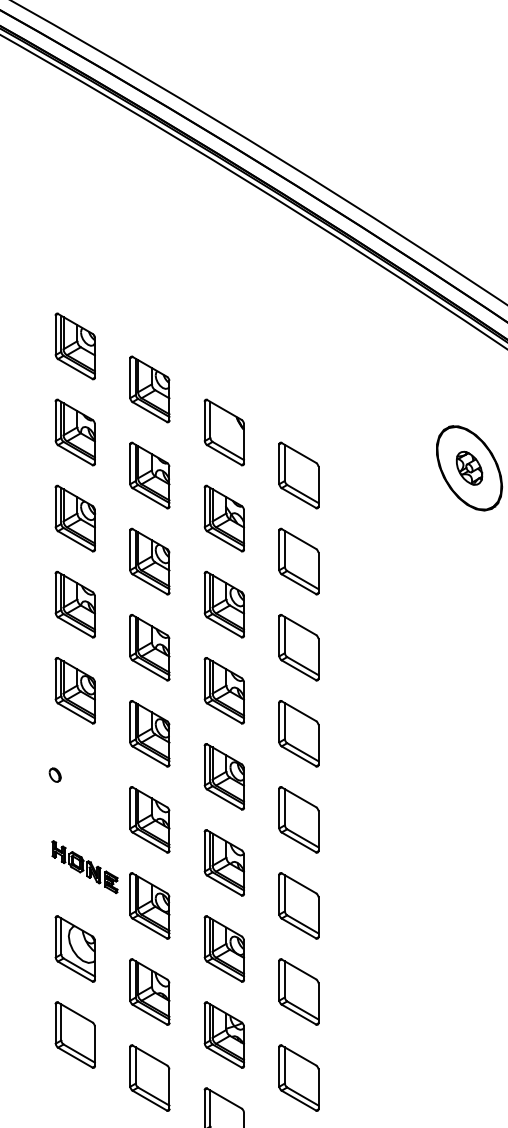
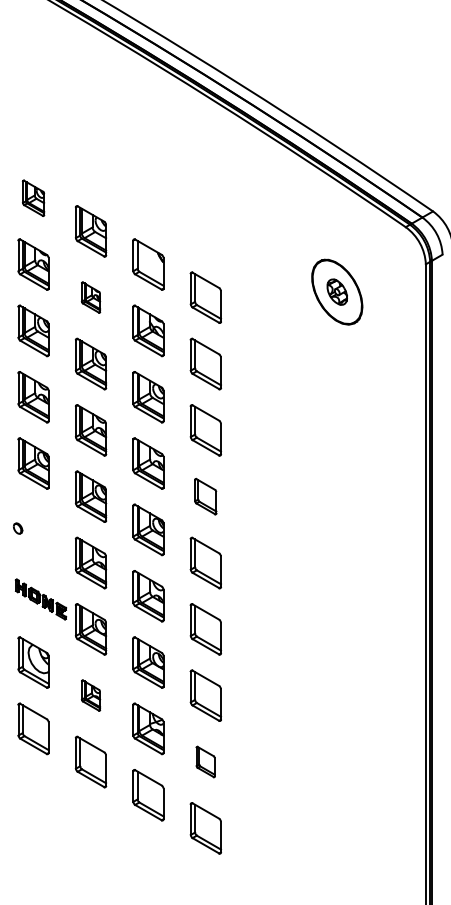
part: (75, 346) -> (33, 198), size x0.7
part: (149, 475) -> (90, 297), size x0.6
part: (298, 733) -> (205, 496), size x0.7
part: (149, 991) -> (90, 695), size x0.6
part: (298, 1077) -> (205, 761), size x0.6

